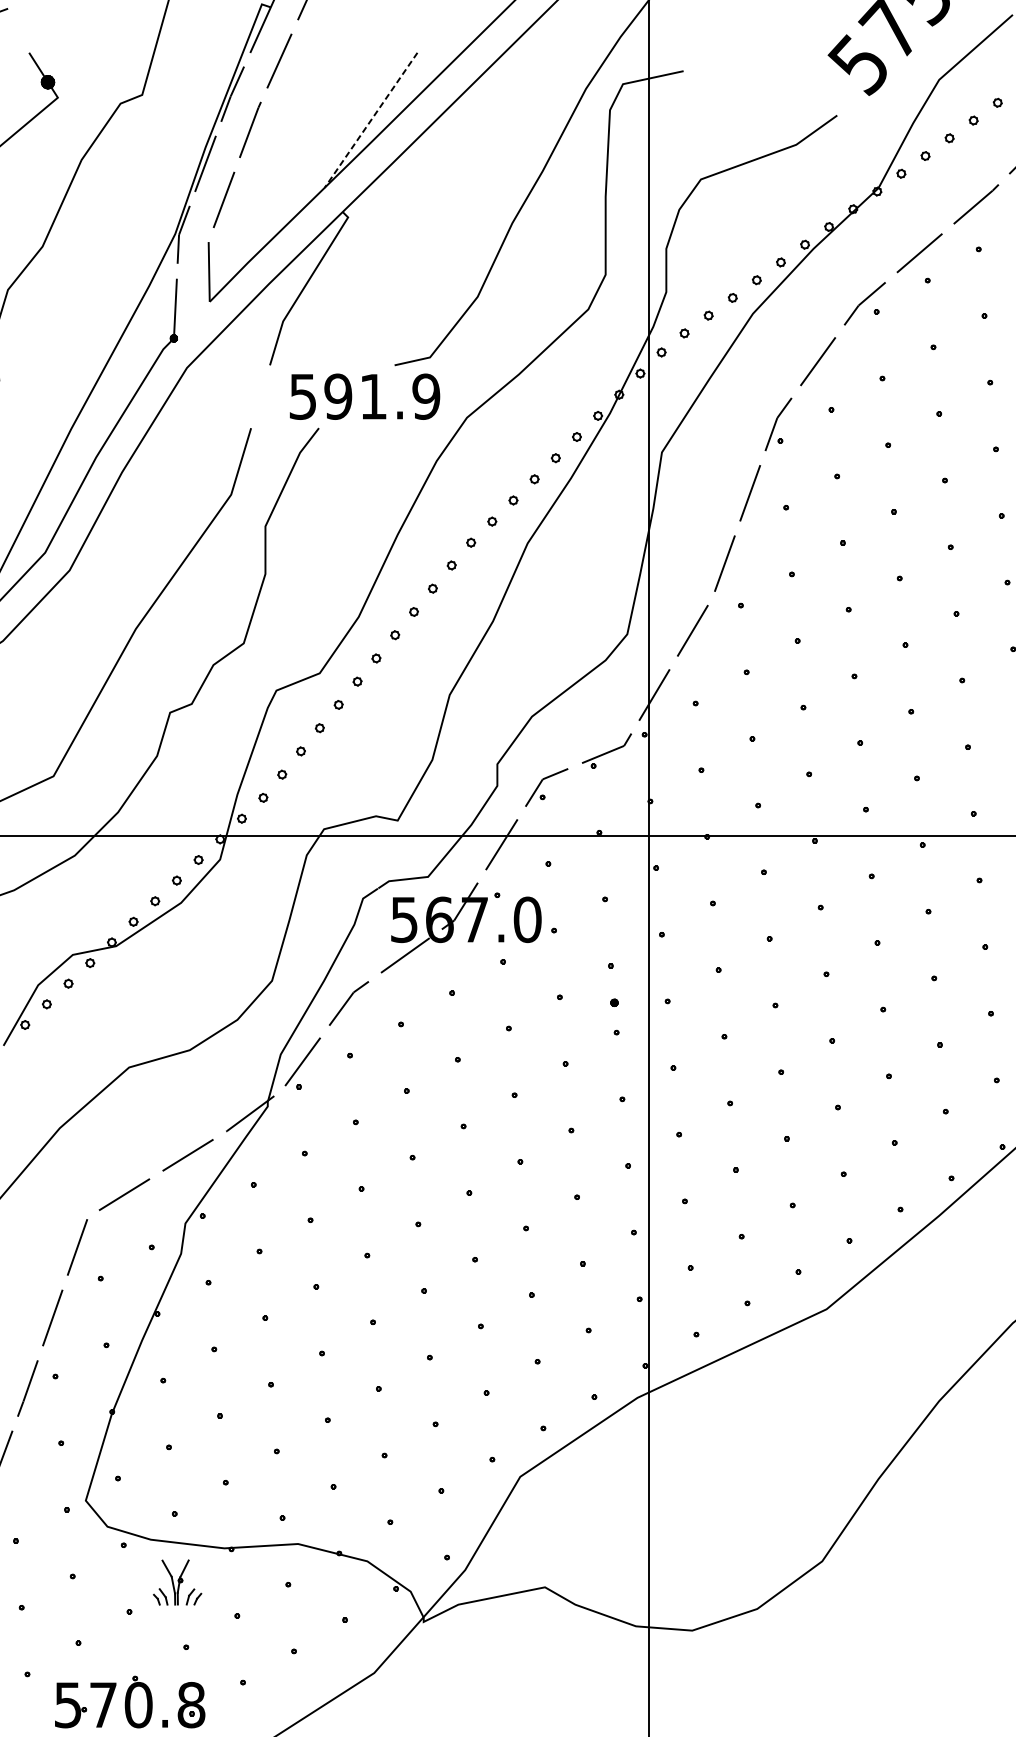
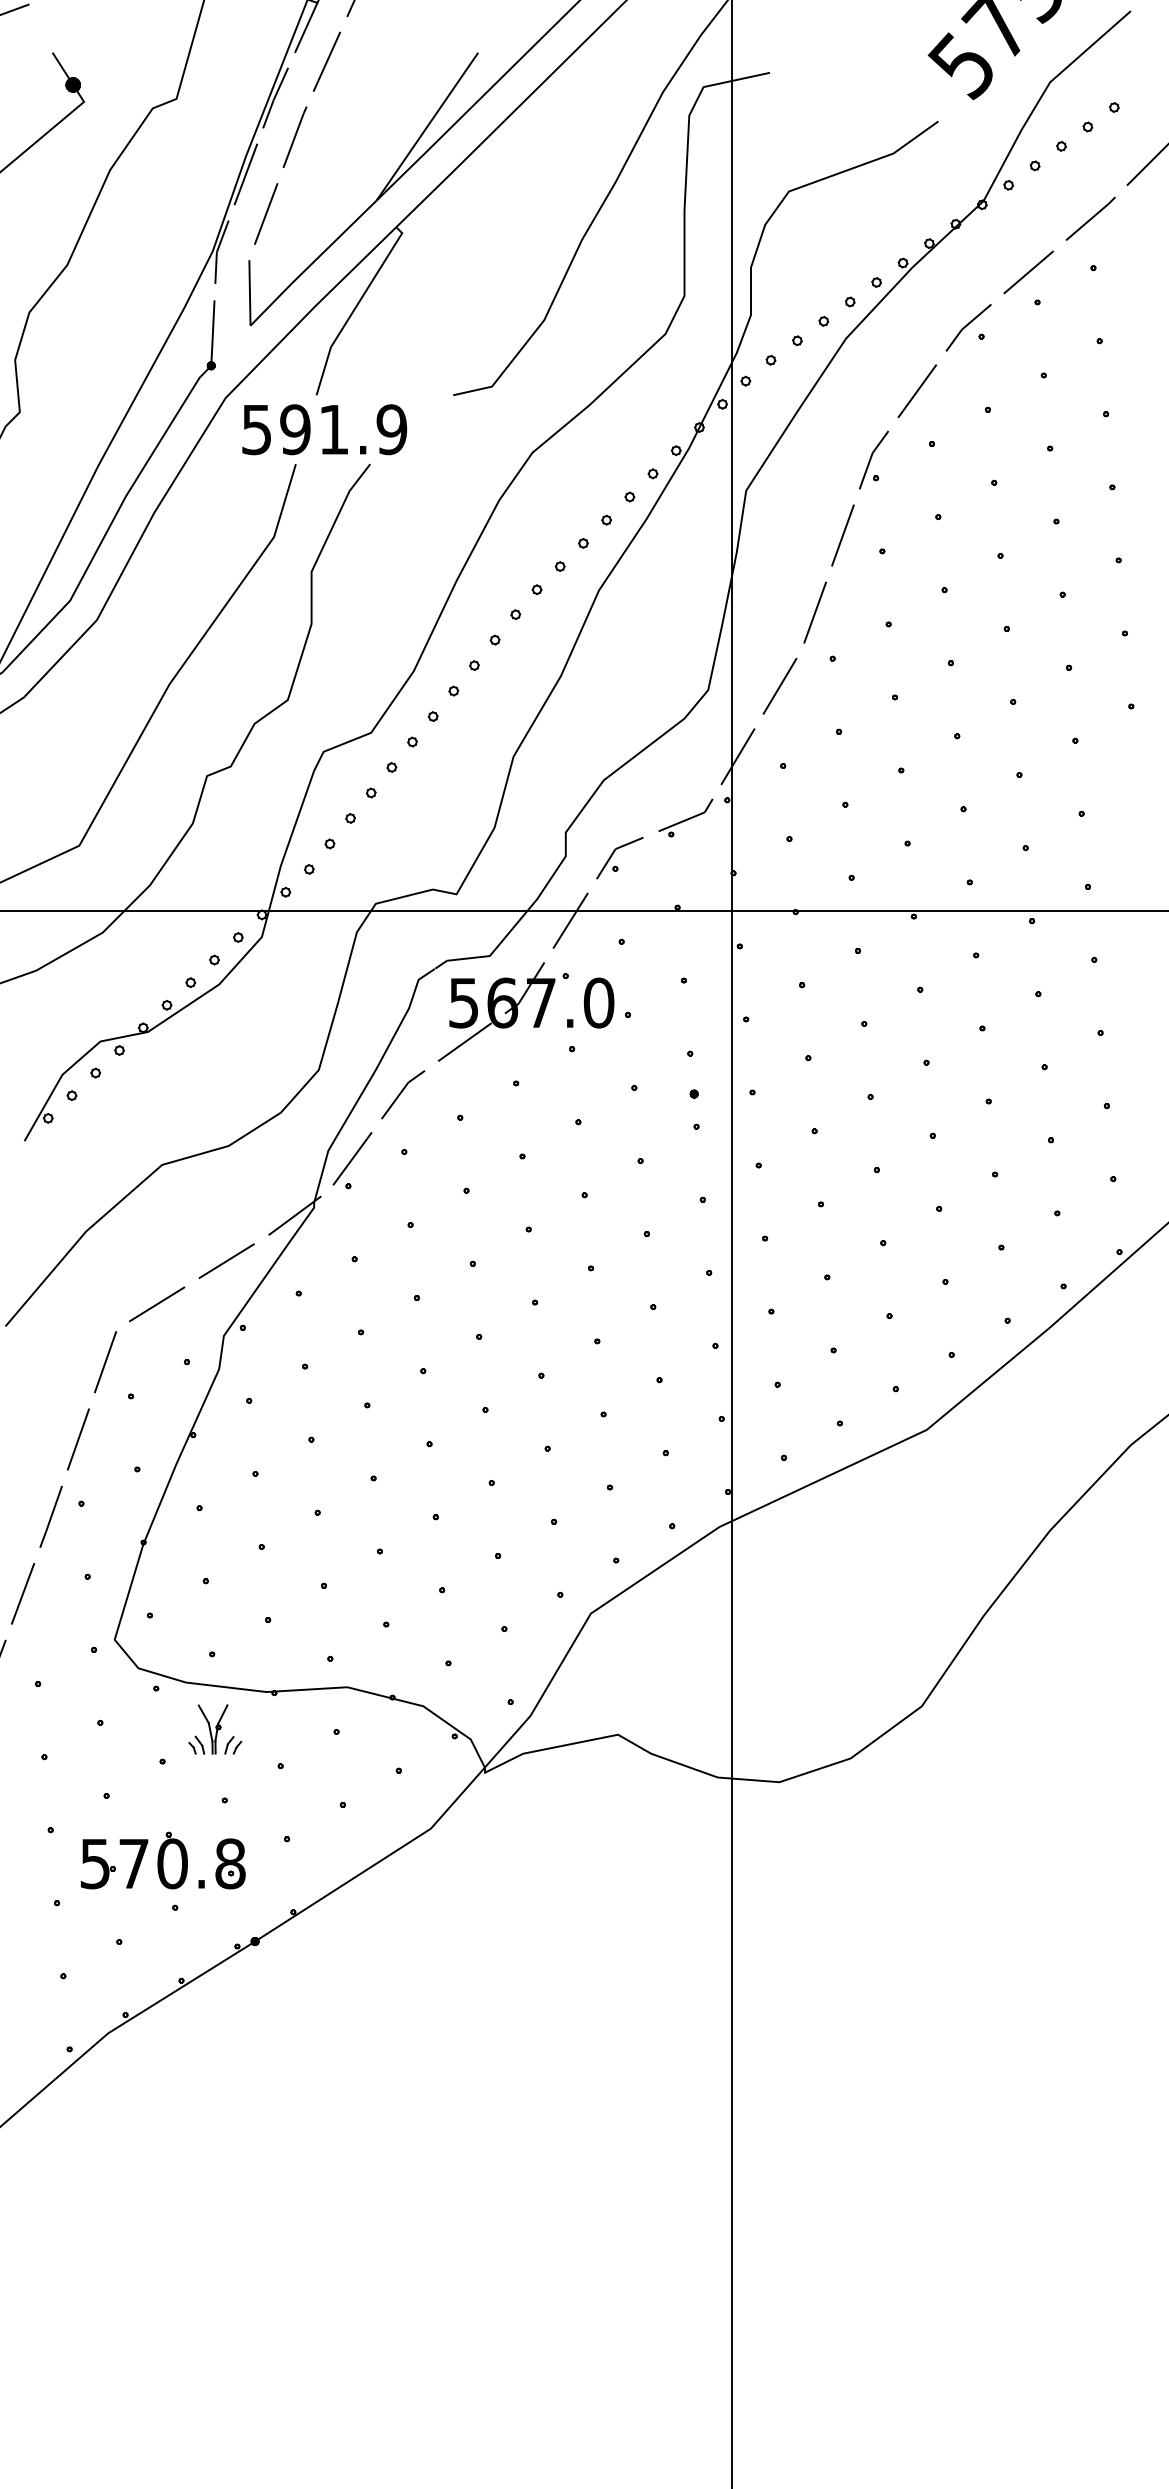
line: (371, 120) -> (427, 126), dashed -> solid
text: (364, 396) -> (324, 429), moved

